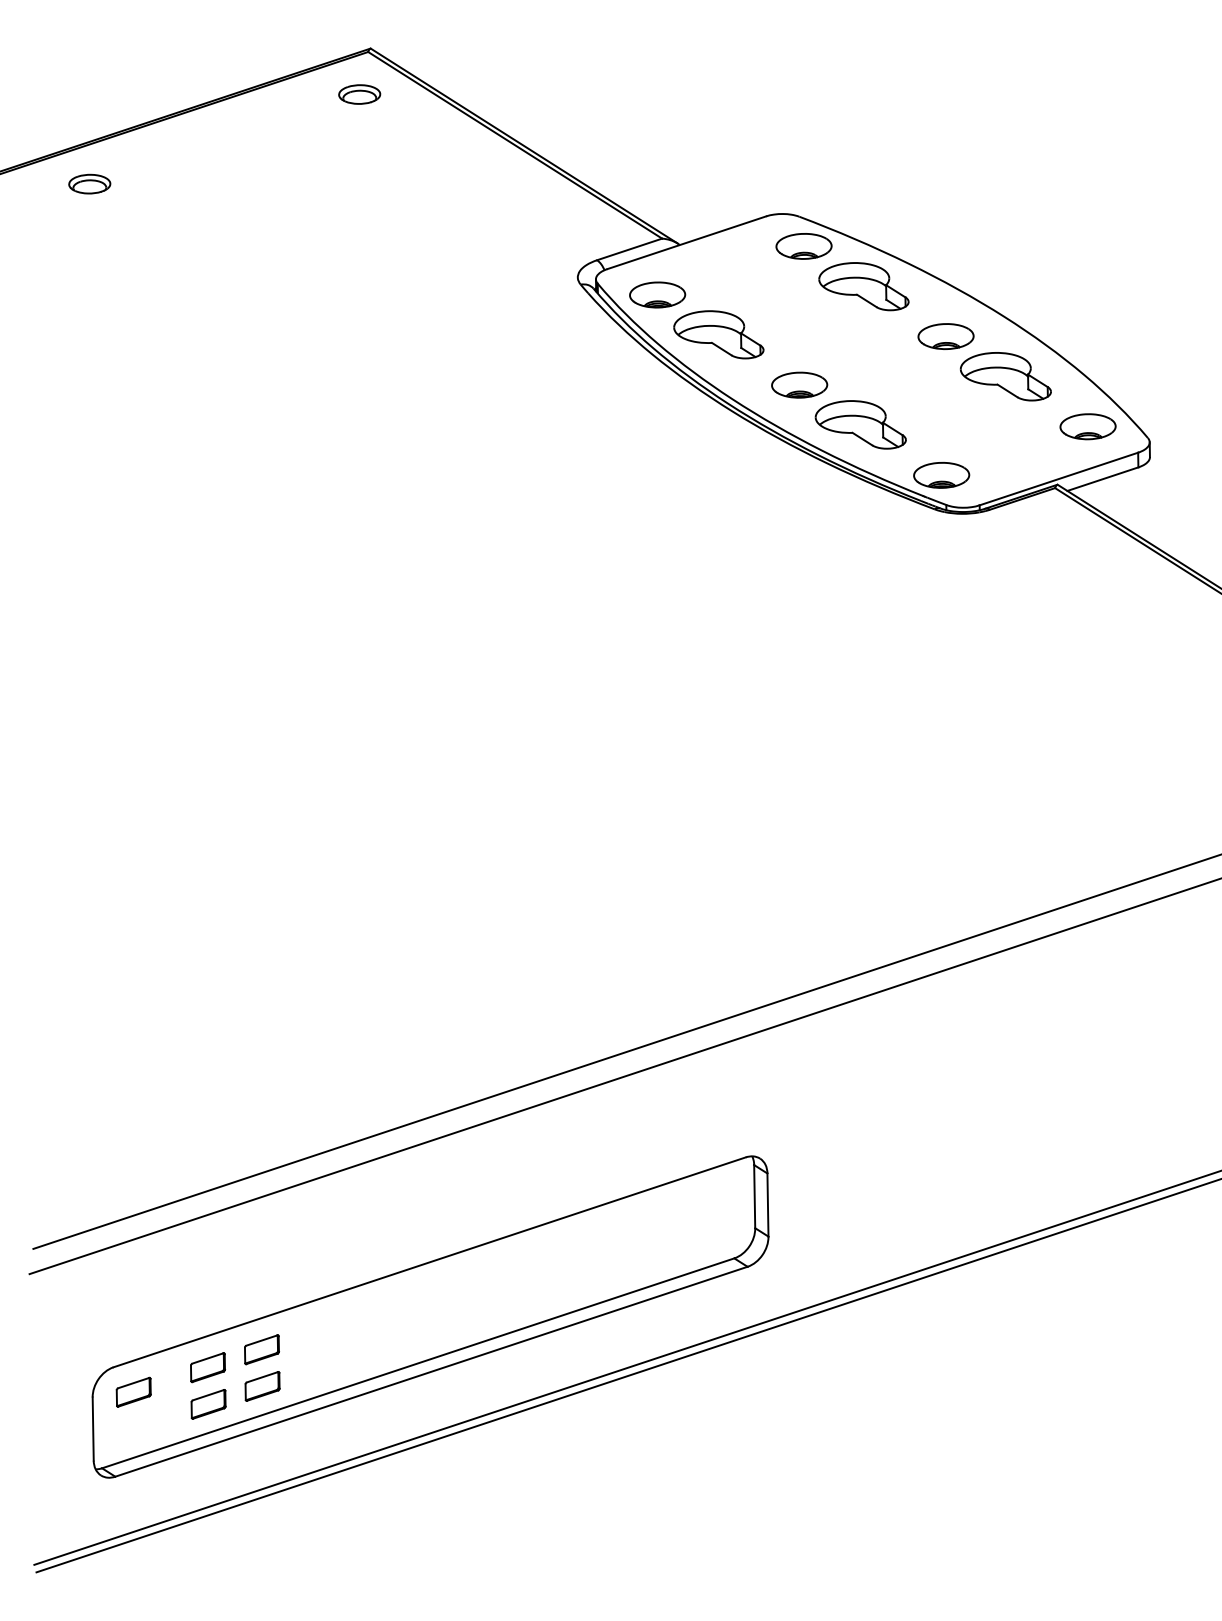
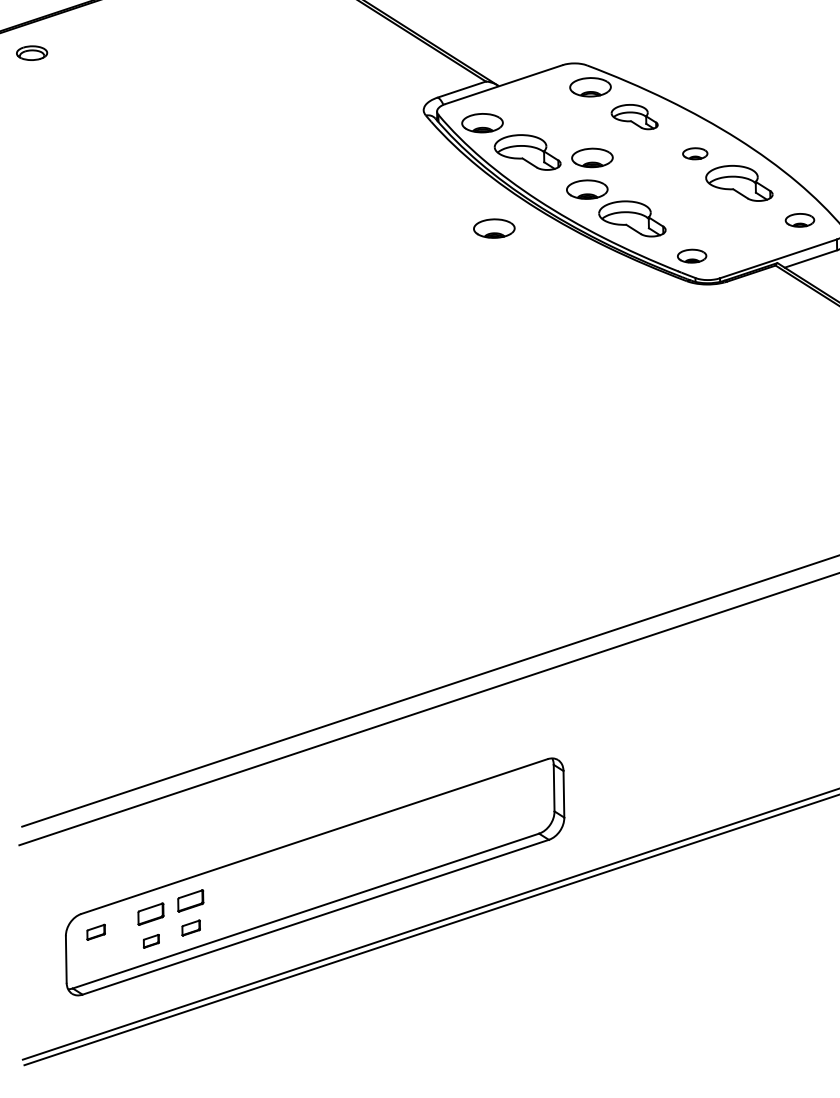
part: (89, 183) -> (31, 52), moved
part: (863, 286) -> (634, 116), size x0.7
part: (945, 336) -> (694, 153), size x0.6
part: (806, 341) -> (592, 157), added
part: (1087, 426) -> (799, 220), size x0.7
part: (673, 437) -> (494, 228), added
part: (941, 475) -> (691, 256), size x0.7
part: (262, 1386) -> (191, 928), size x0.7
part: (133, 1391) -> (96, 931), size x0.7
part: (208, 1404) -> (151, 941), size x0.6

